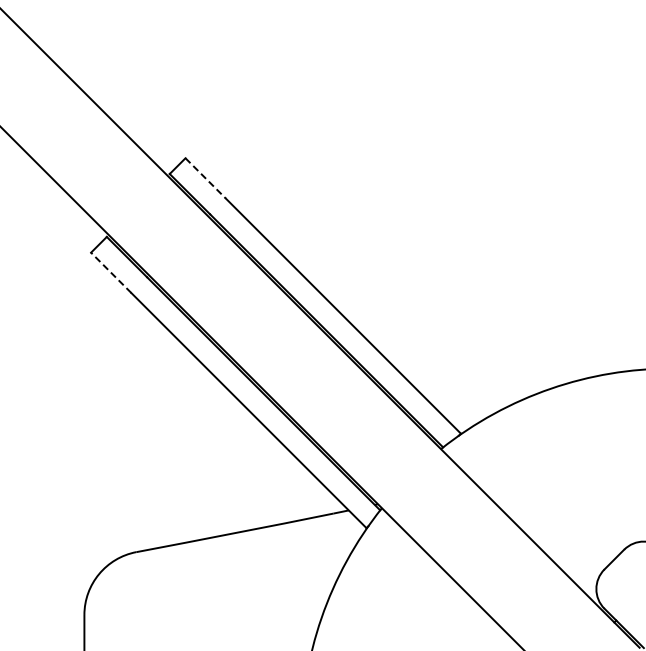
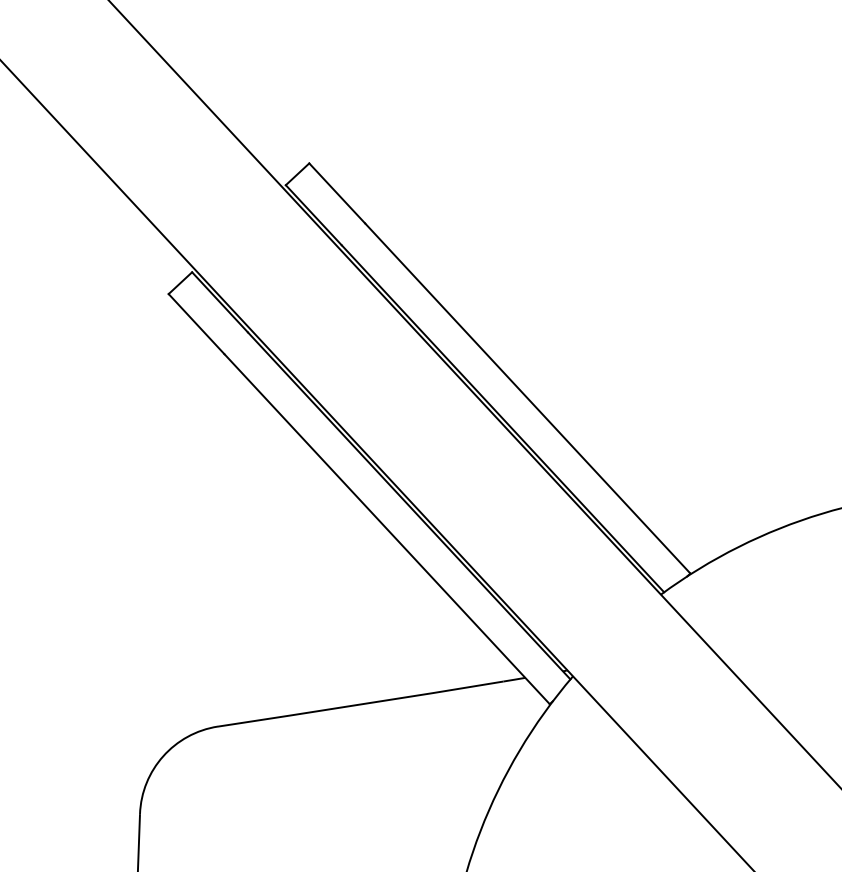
line: (205, 178) -> (336, 193), dashed -> solid
line: (111, 272) -> (196, 323), dashed -> solid

